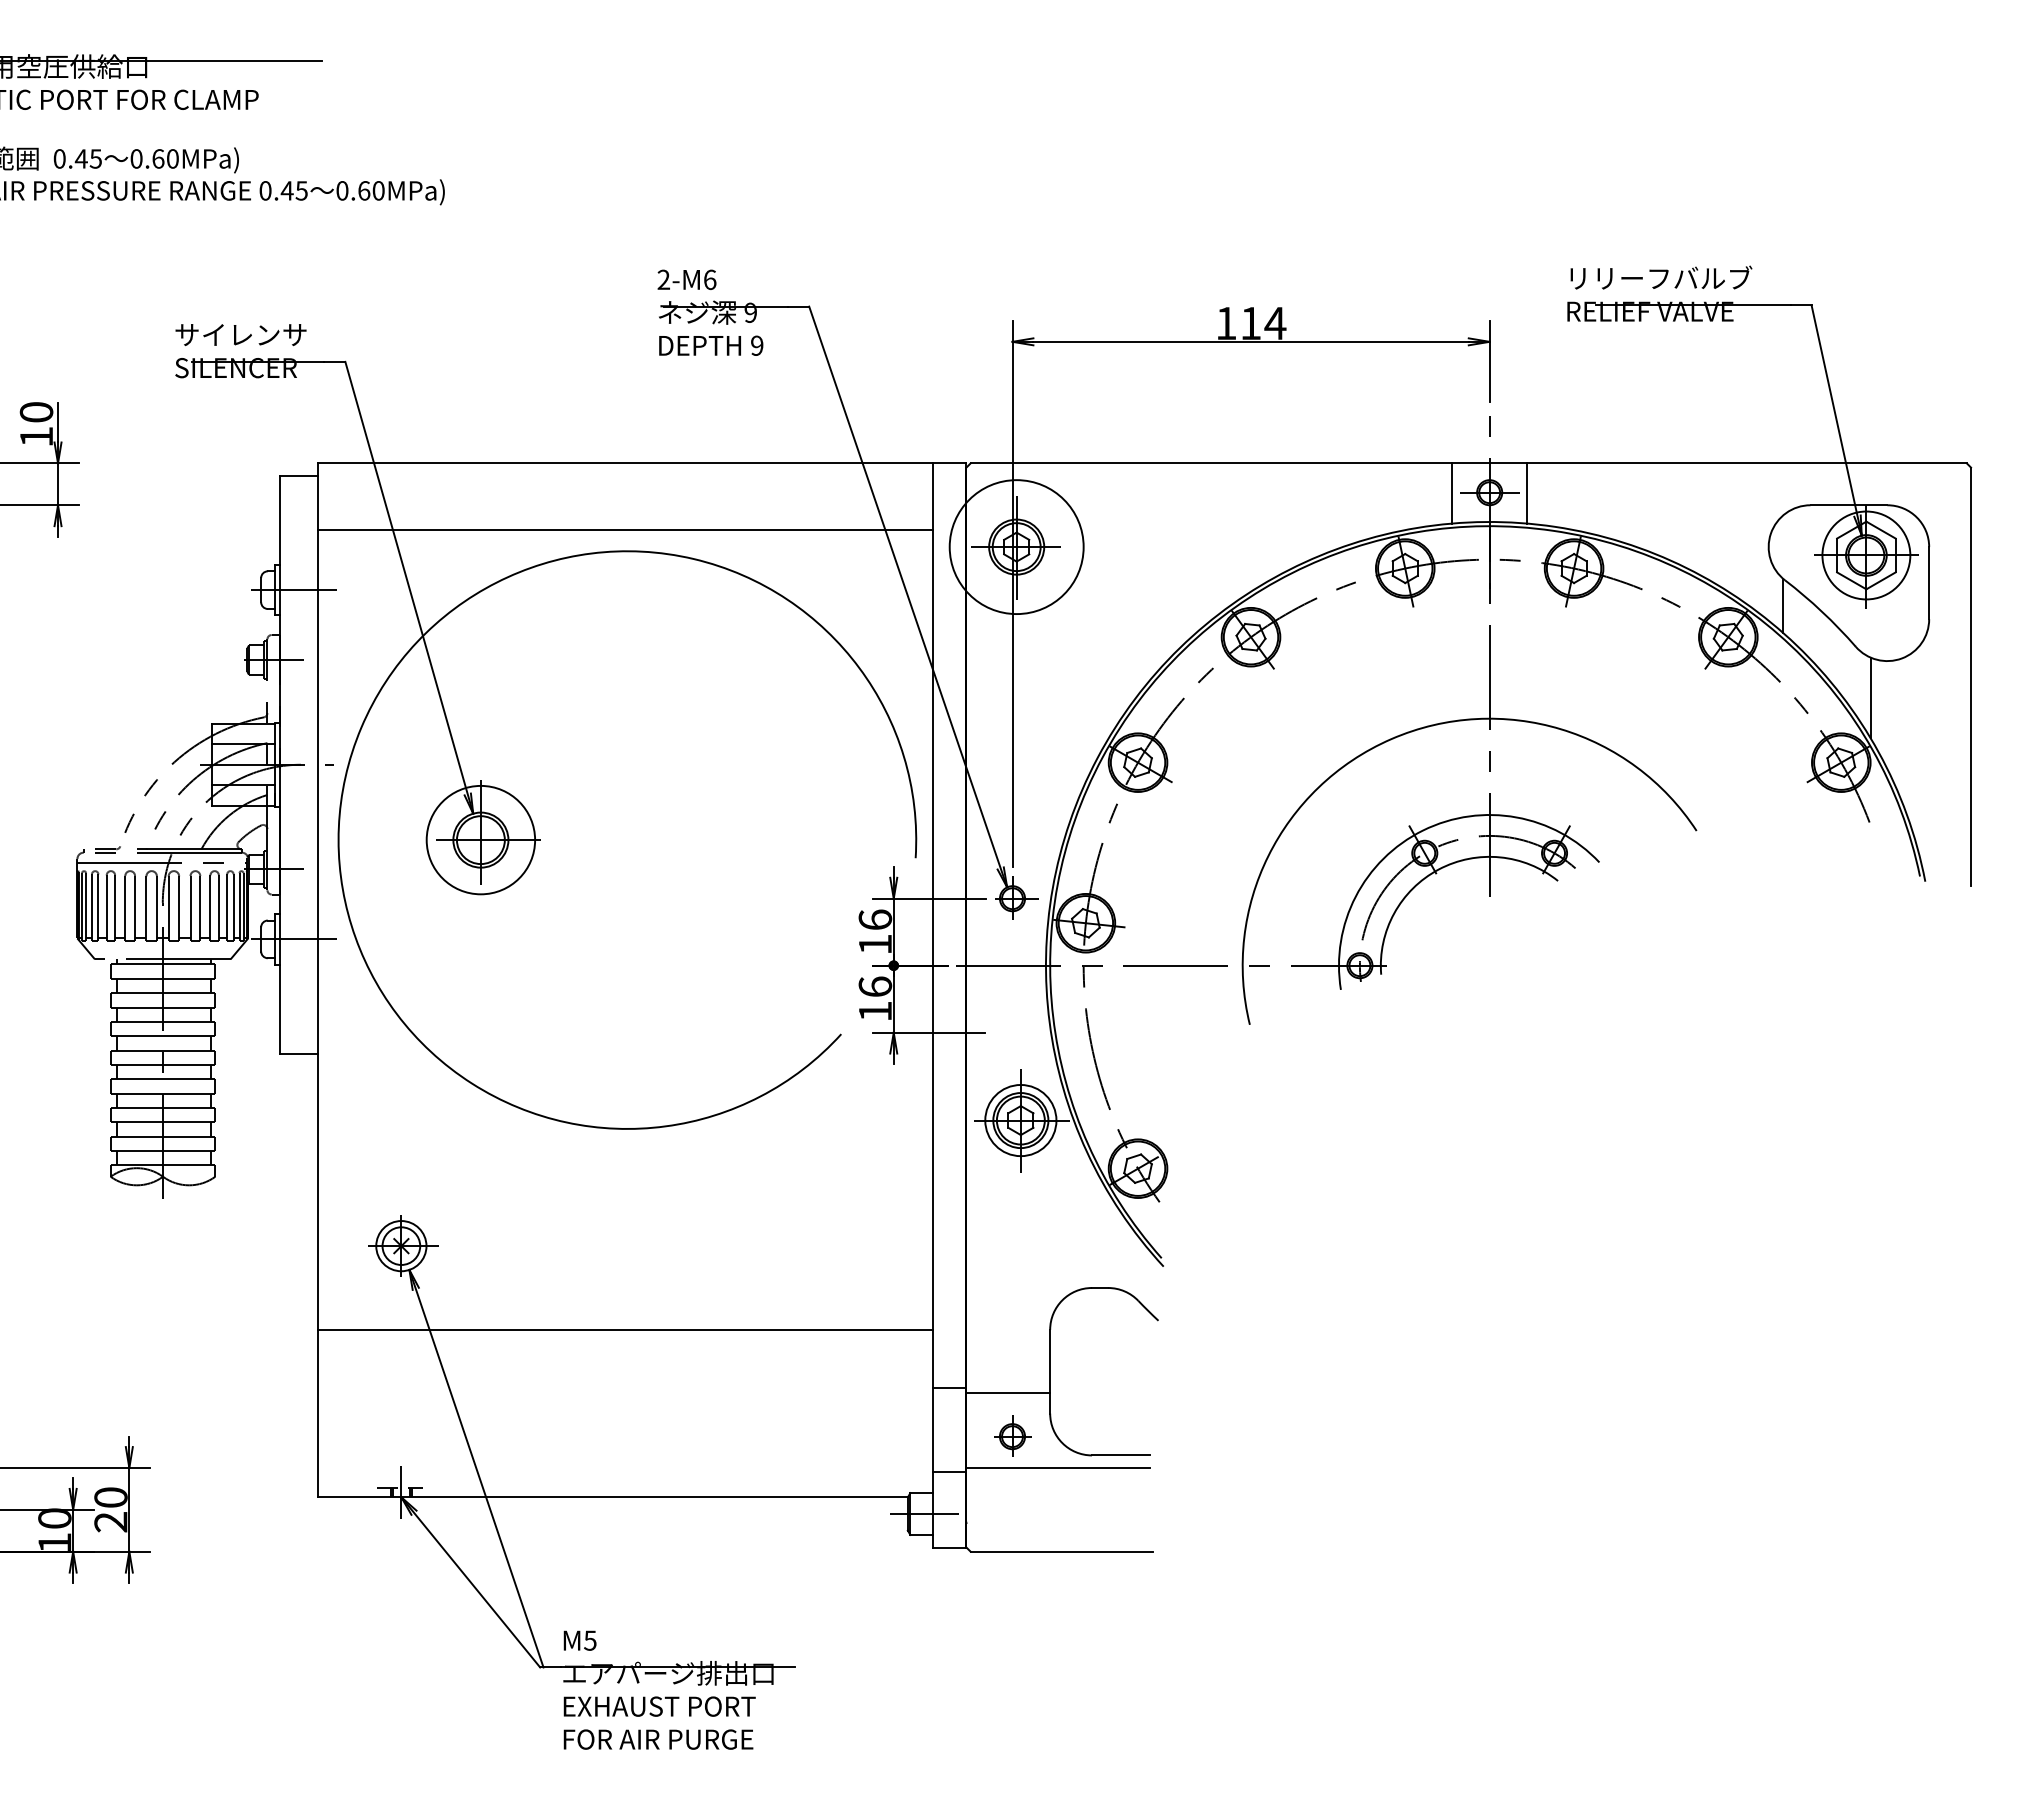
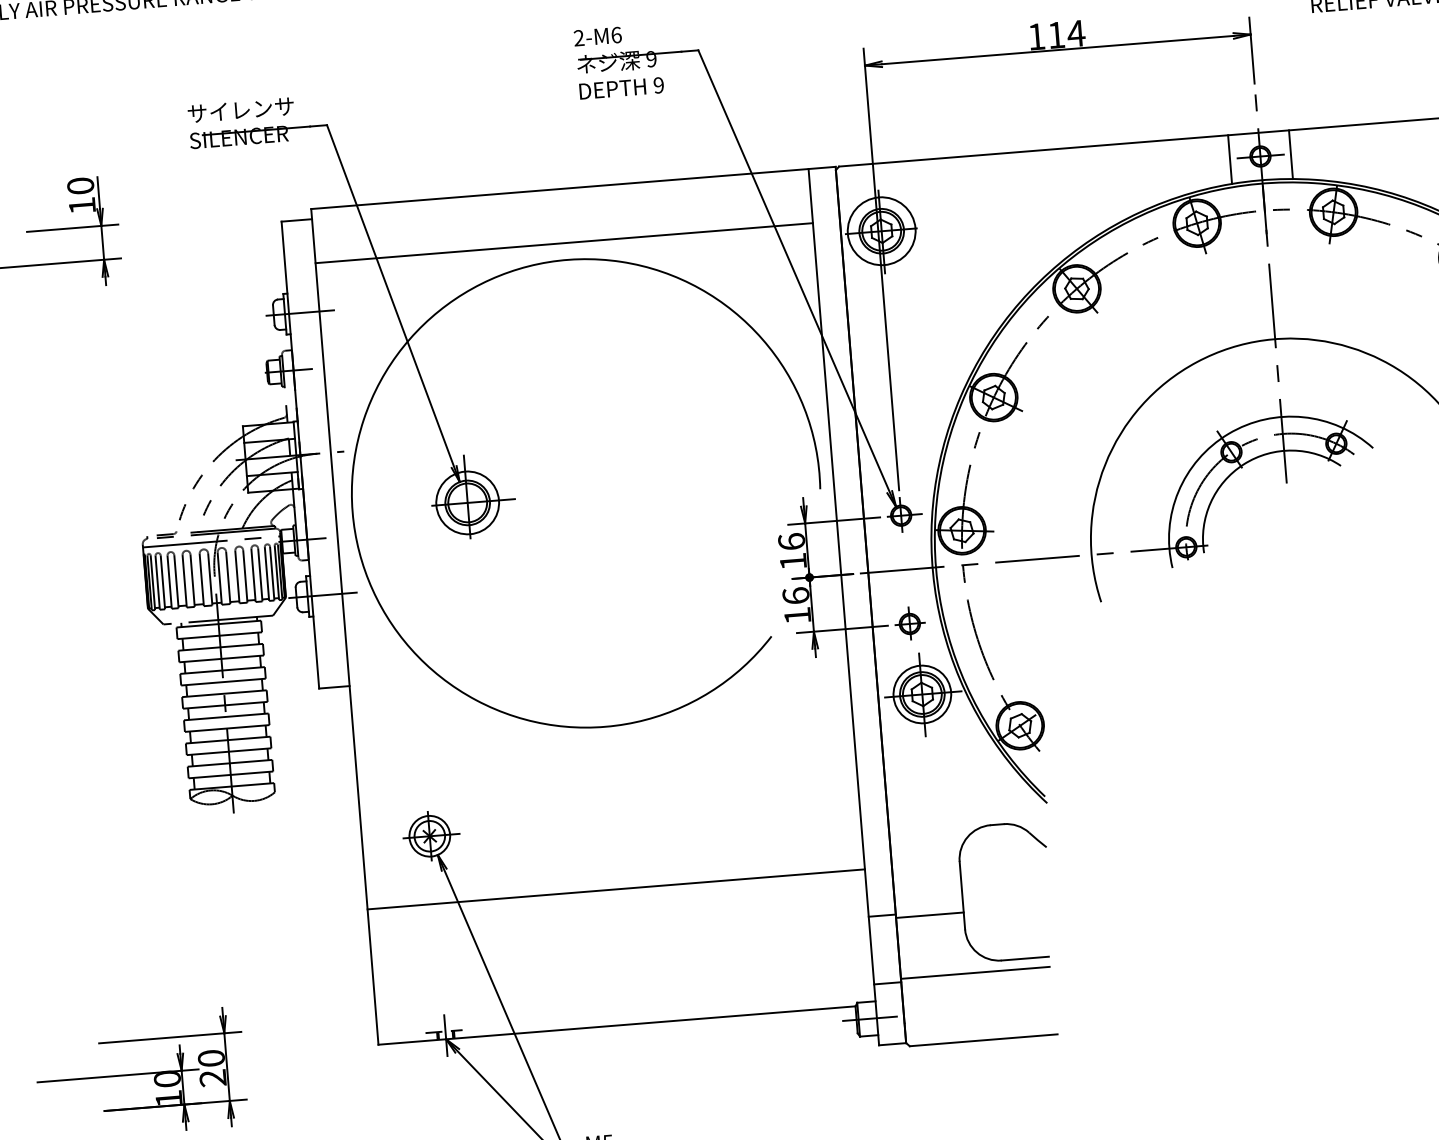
circle: (1016, 546) -> (881, 230), size x0.62
circle: (480, 839) -> (467, 502), size x0.71
part: (1012, 1435) -> (909, 623), moved

